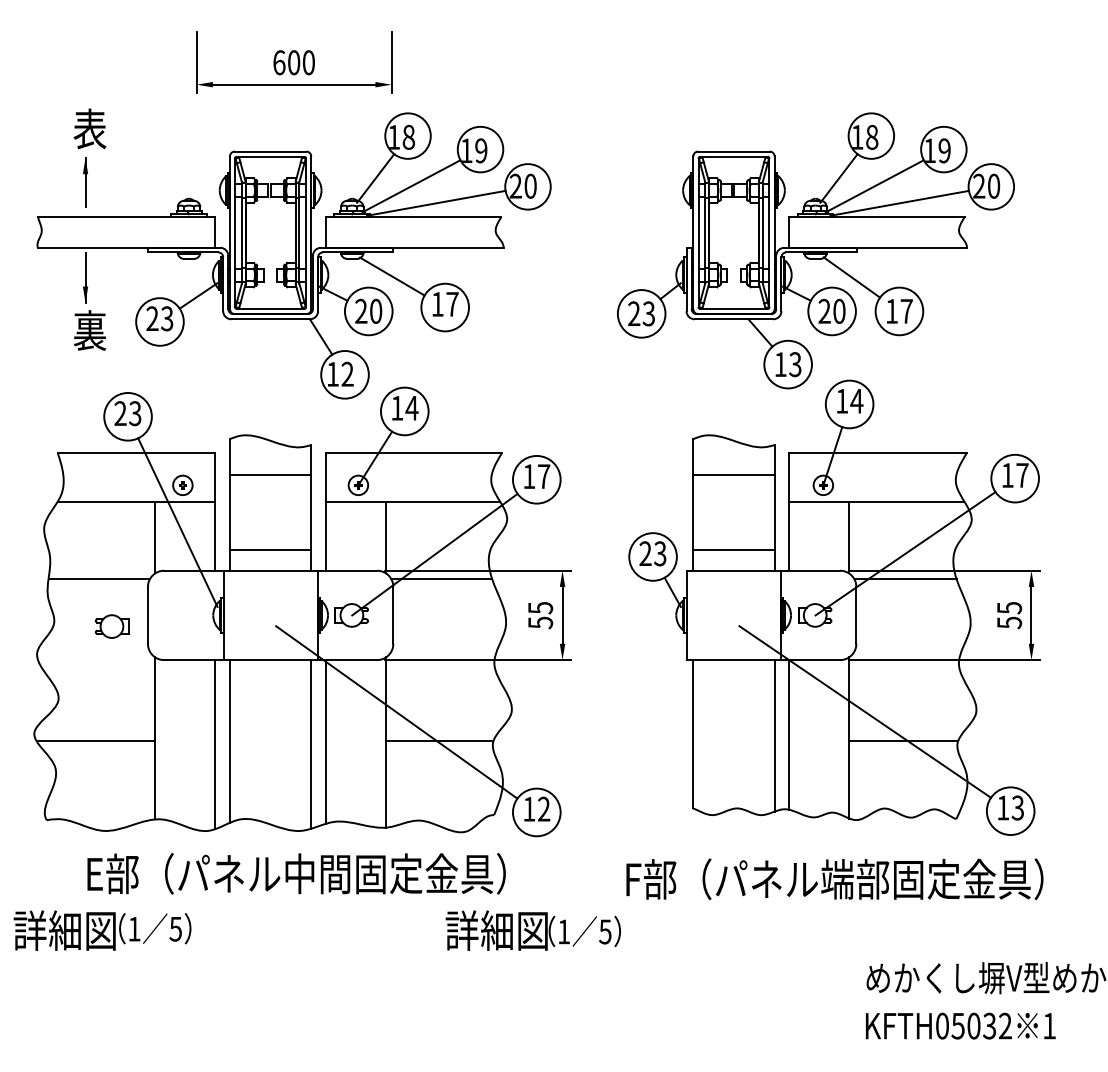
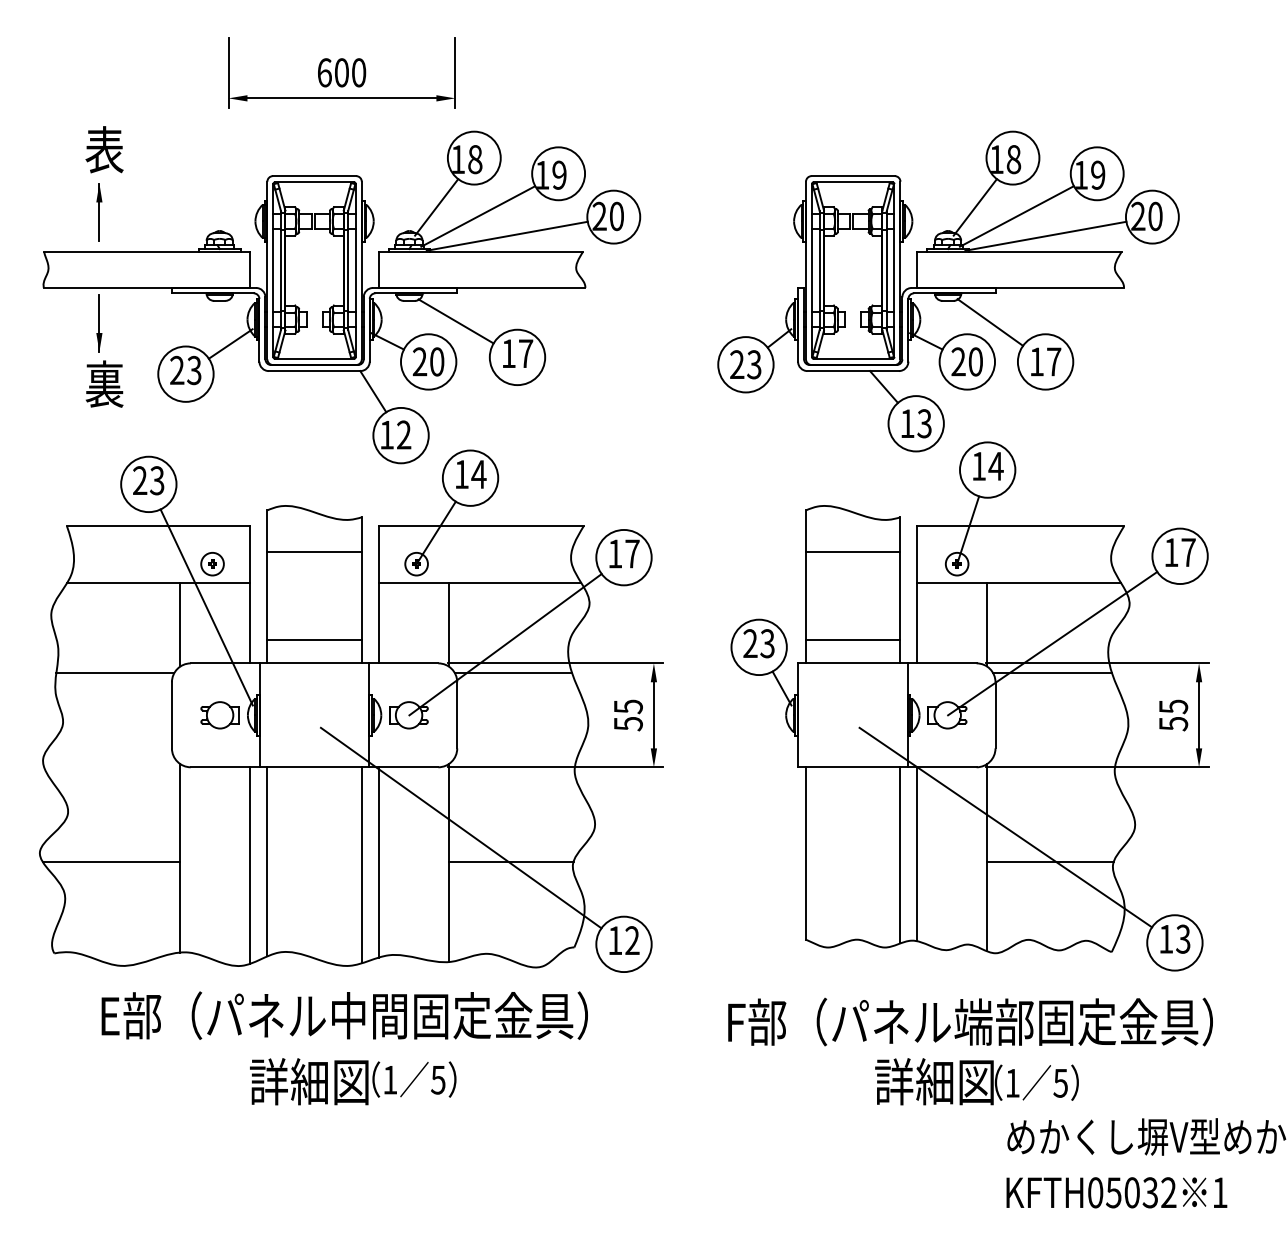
part: (111, 626) -> (219, 715), moved
text: (102, 930) -> (353, 1081), moved
text: (532, 930) -> (976, 1081), moved

